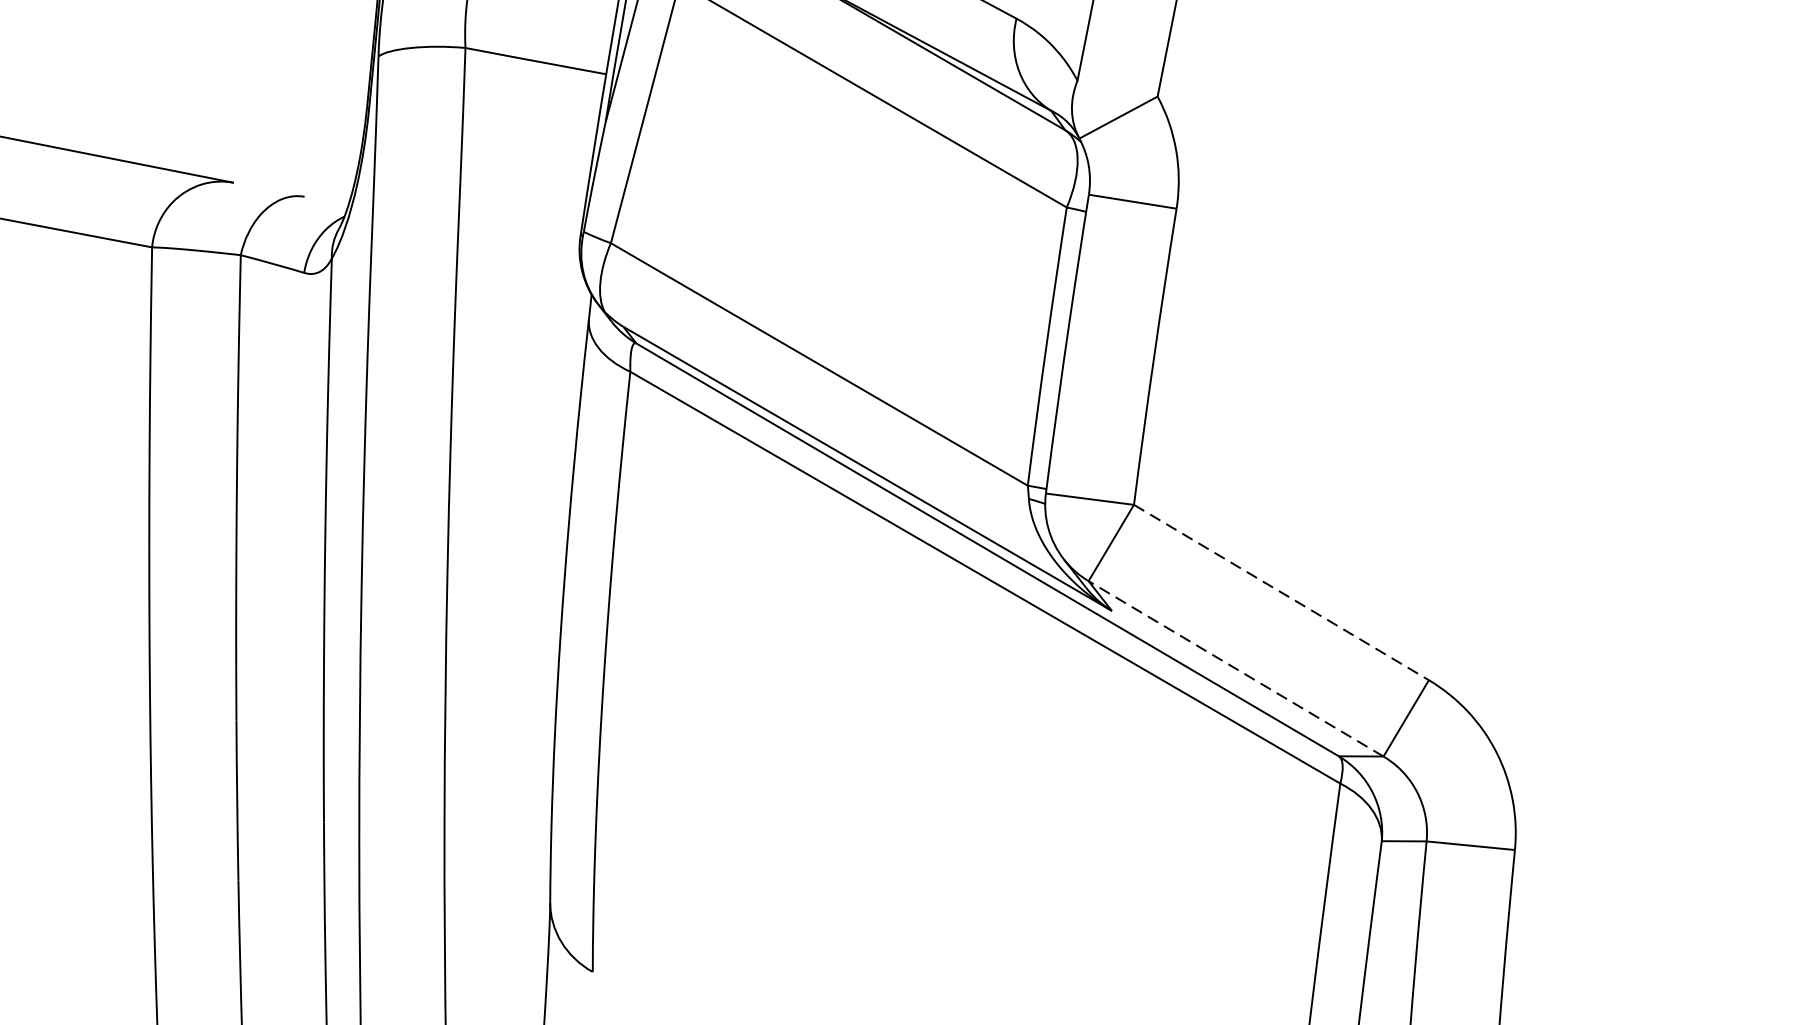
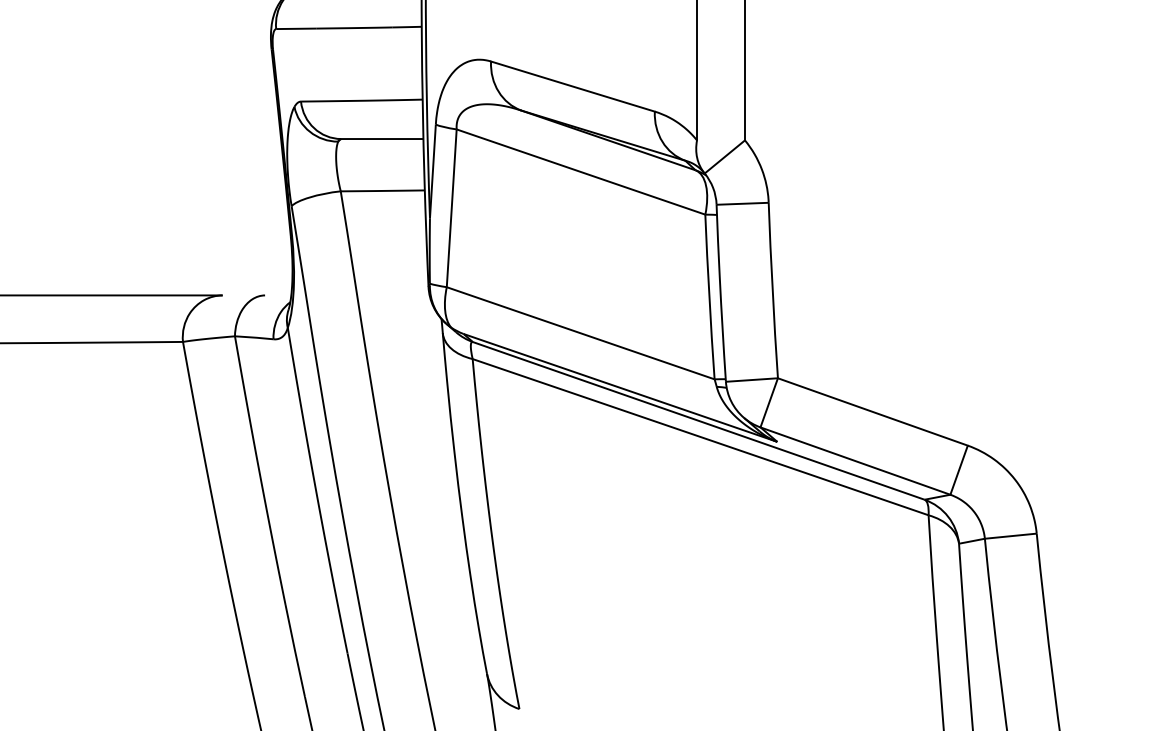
line: (1280, 591) -> (872, 411), dashed -> solid
line: (1236, 669) -> (855, 461), dashed -> solid

